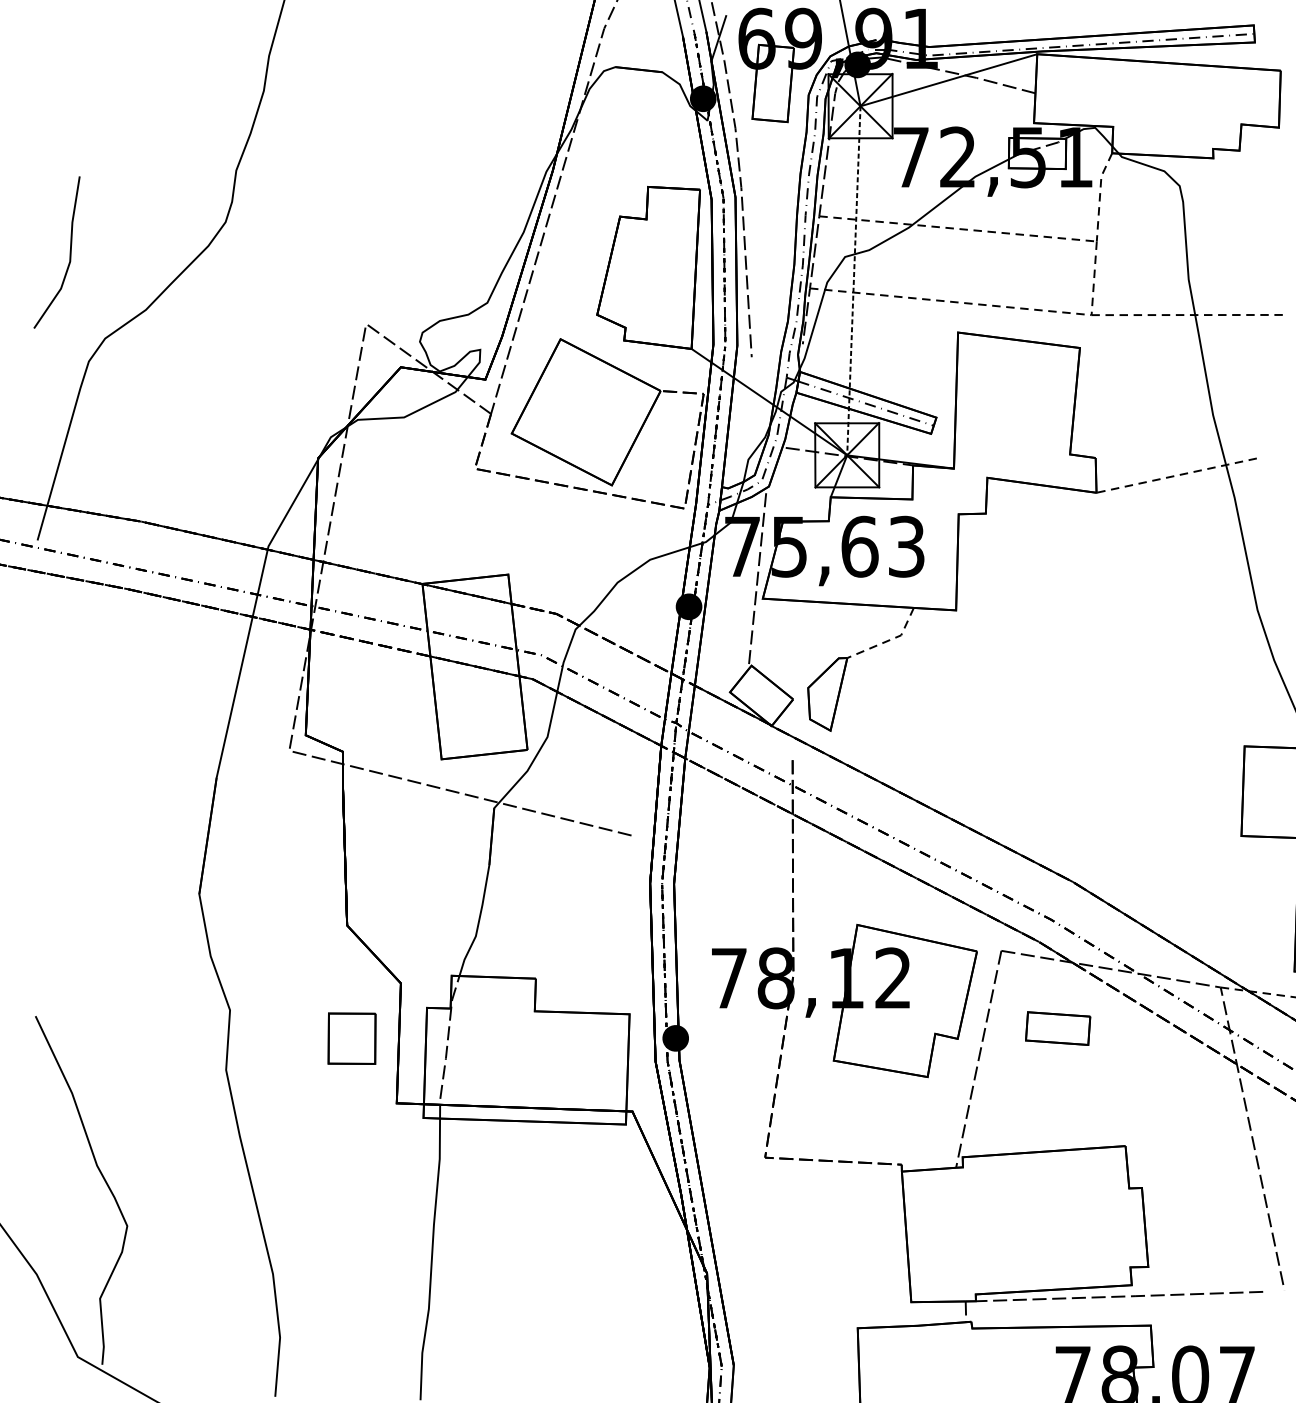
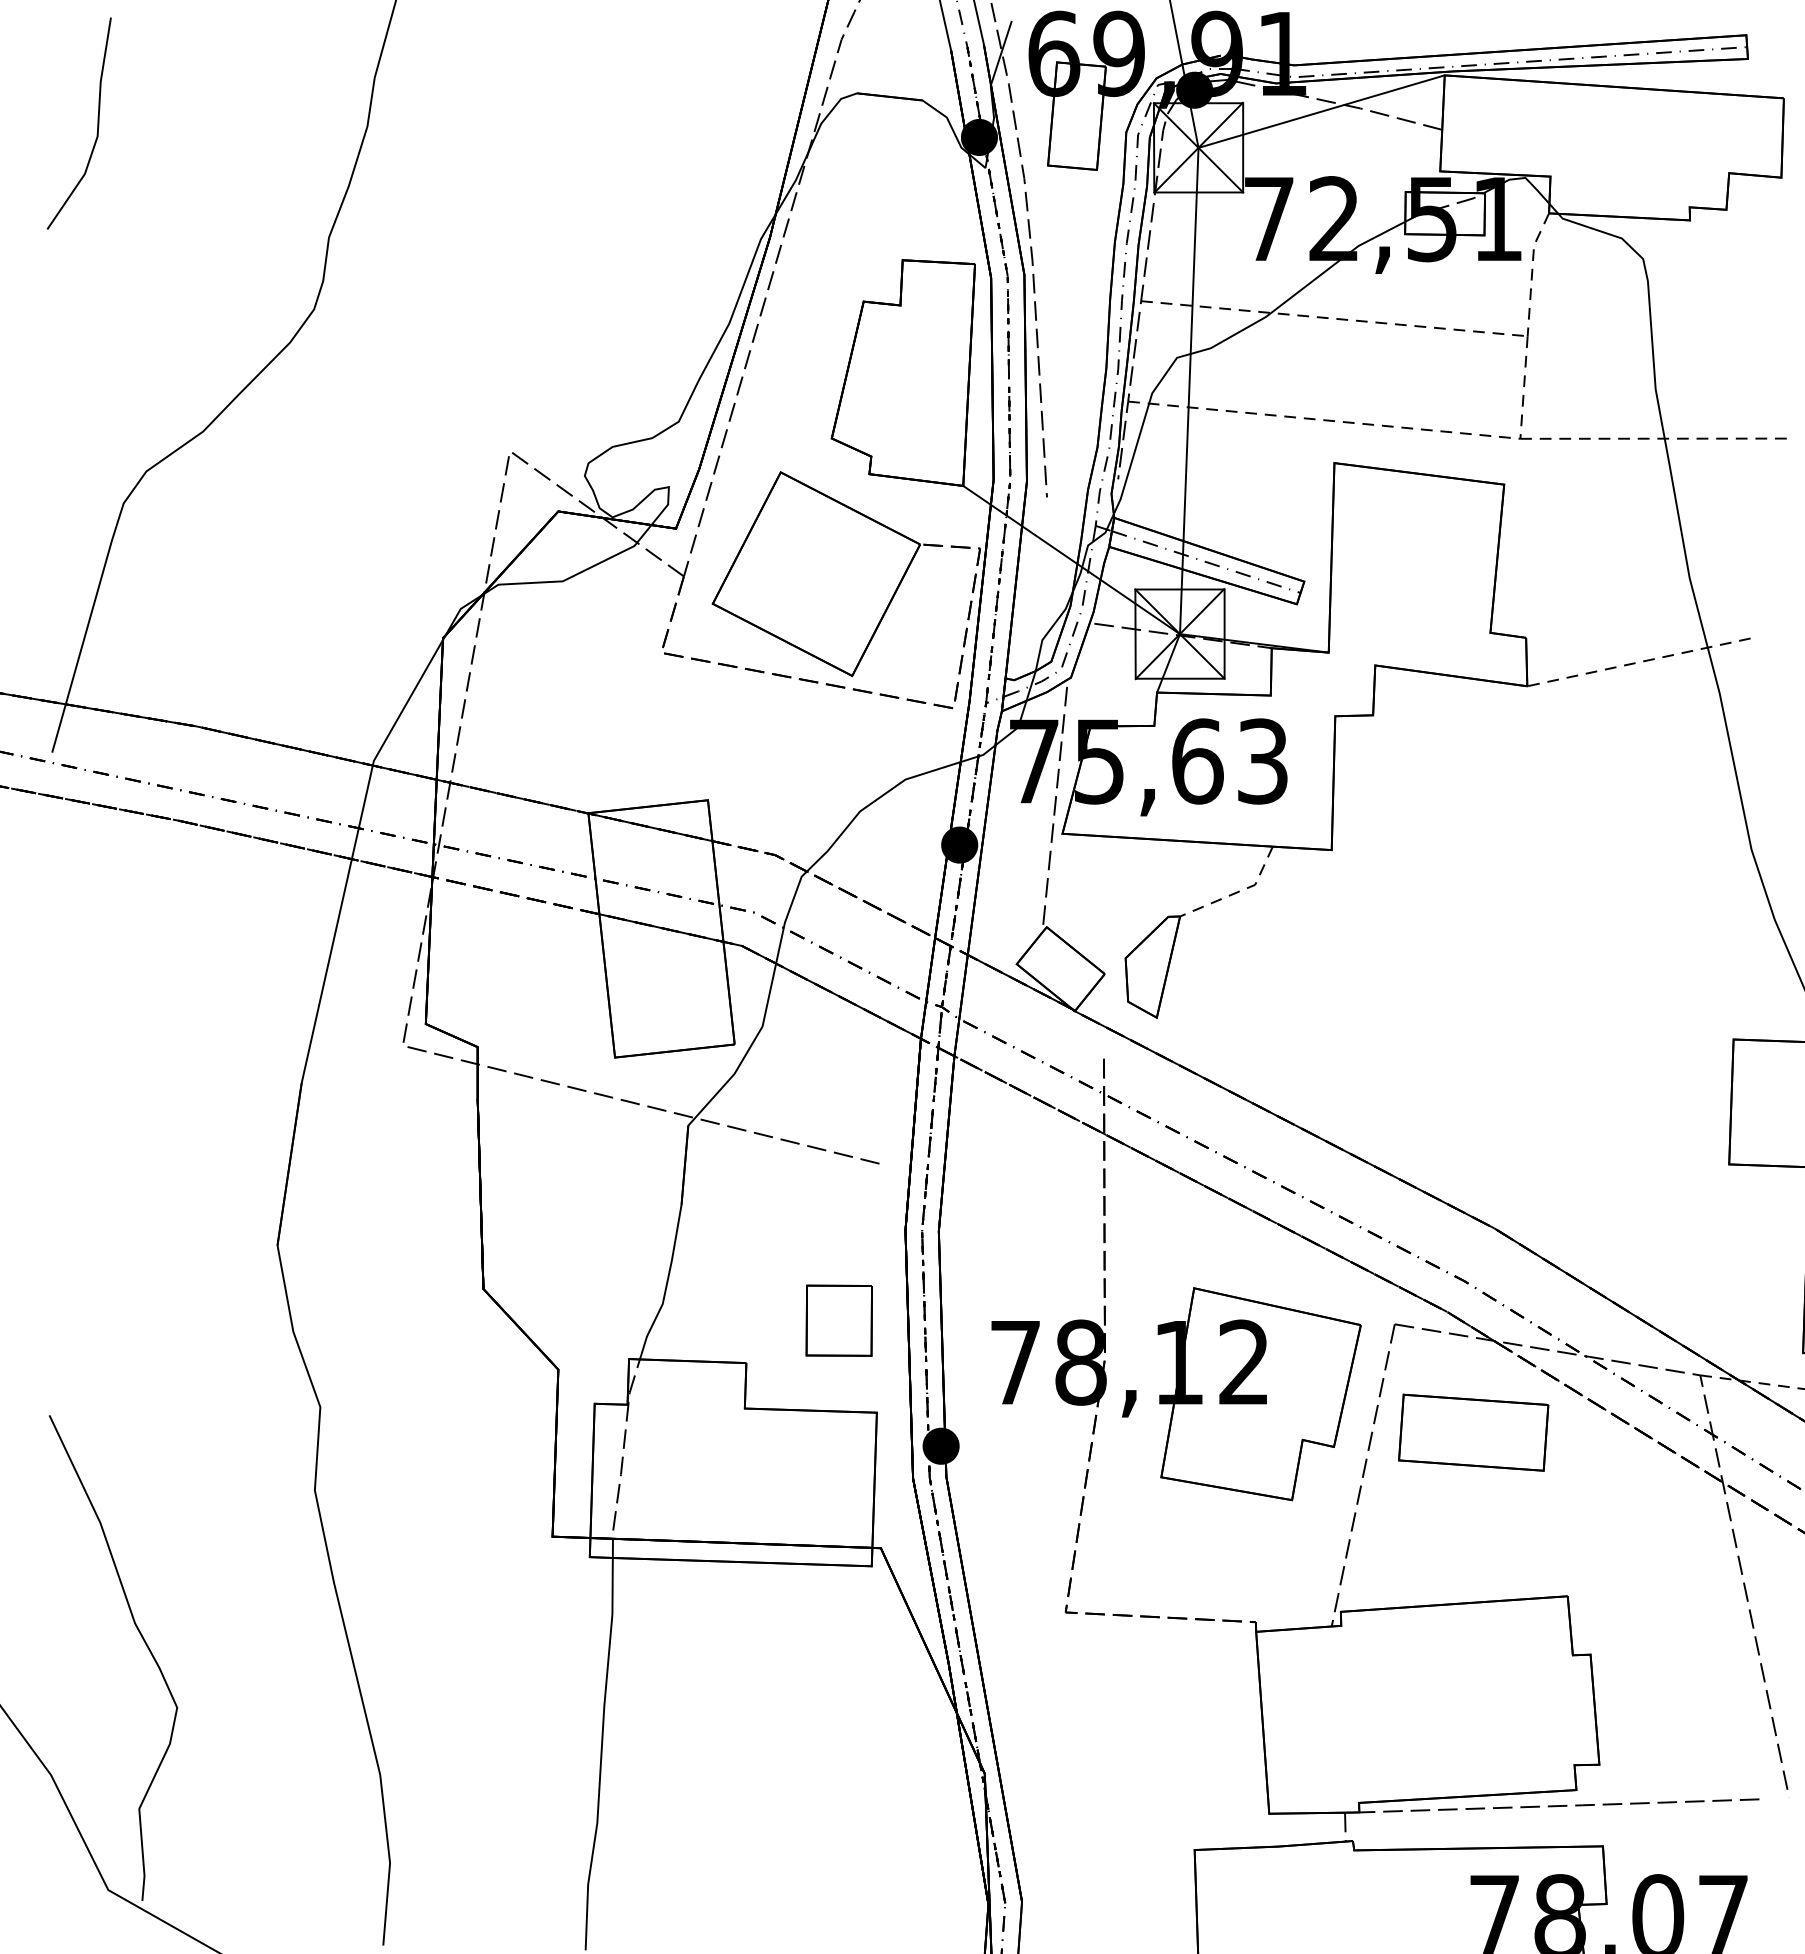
line: (70, 252) -> (97, 123), moved
line: (854, 281) -> (1189, 391), dashed -> solid
part: (1057, 1028) -> (1473, 1432), size x1.67
part: (351, 1038) -> (838, 1320), moved

